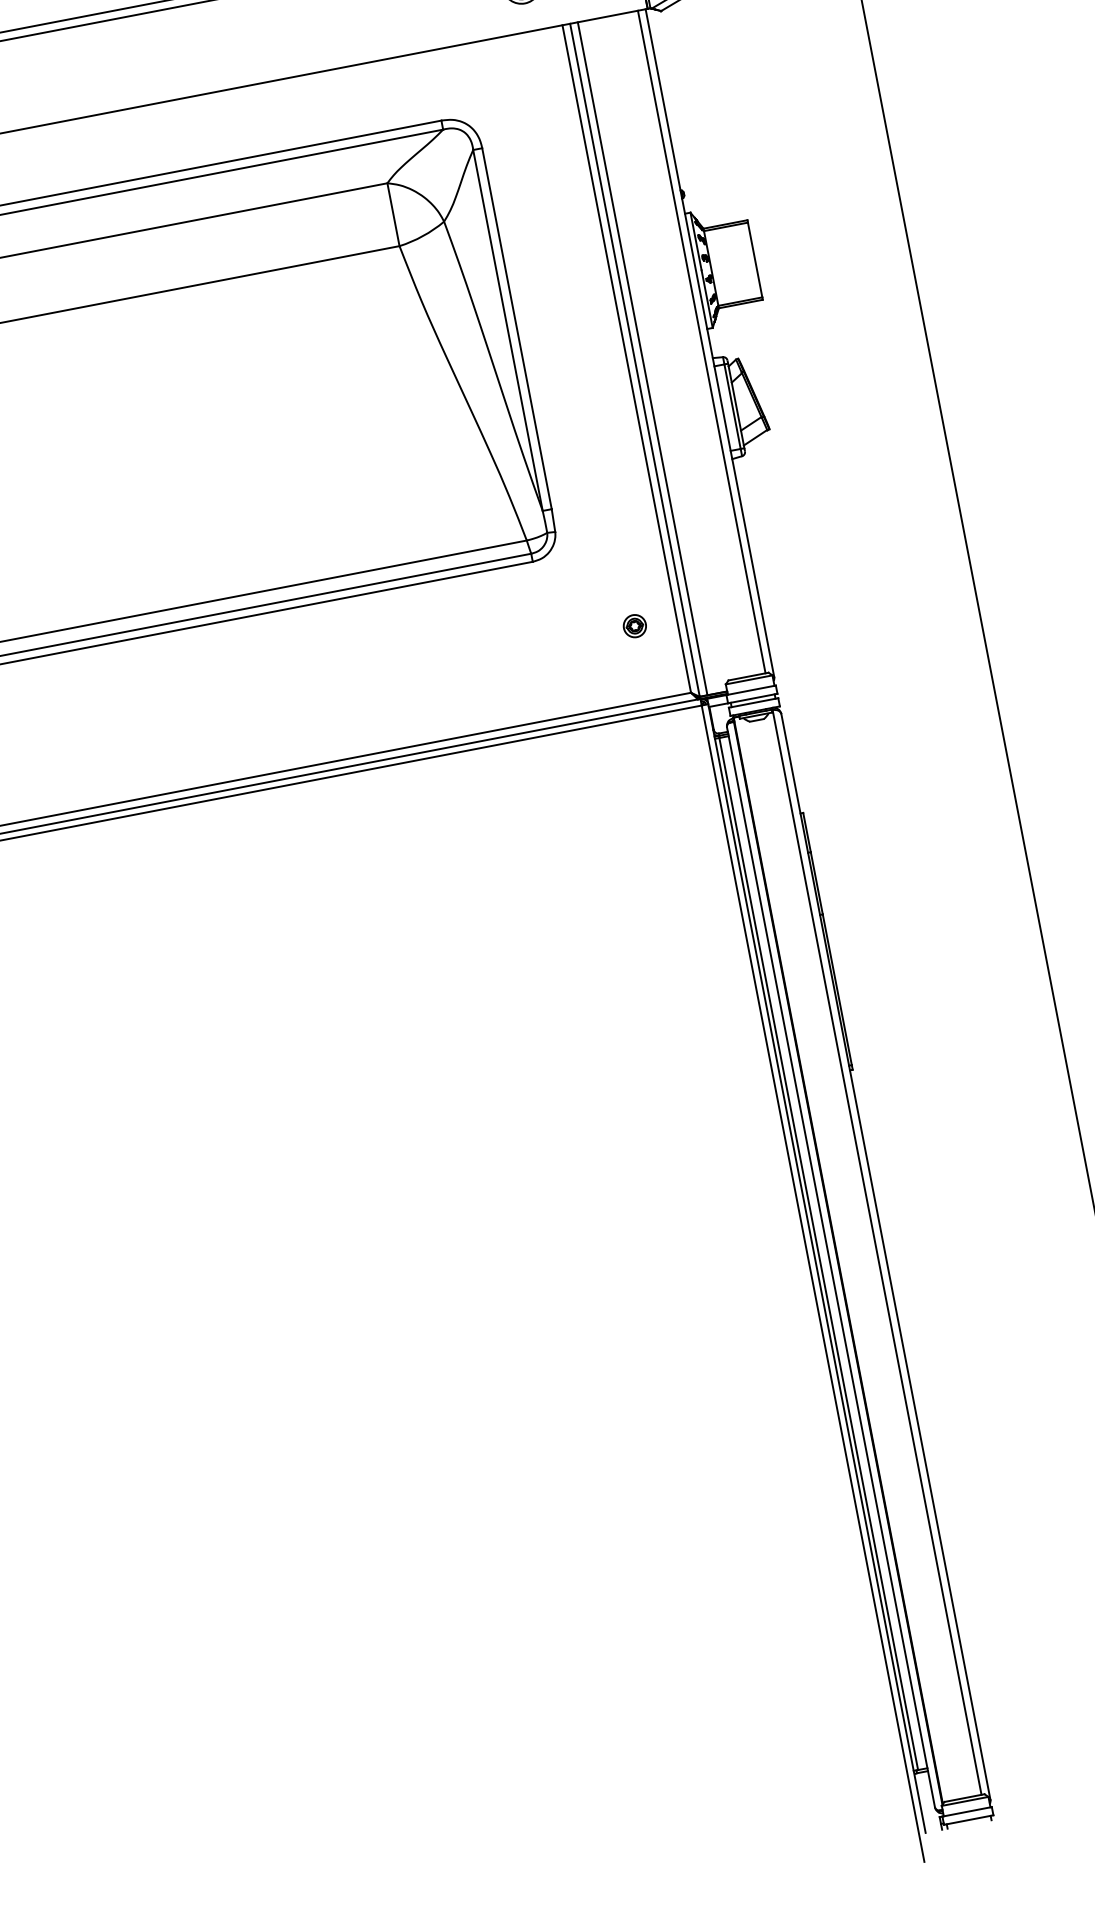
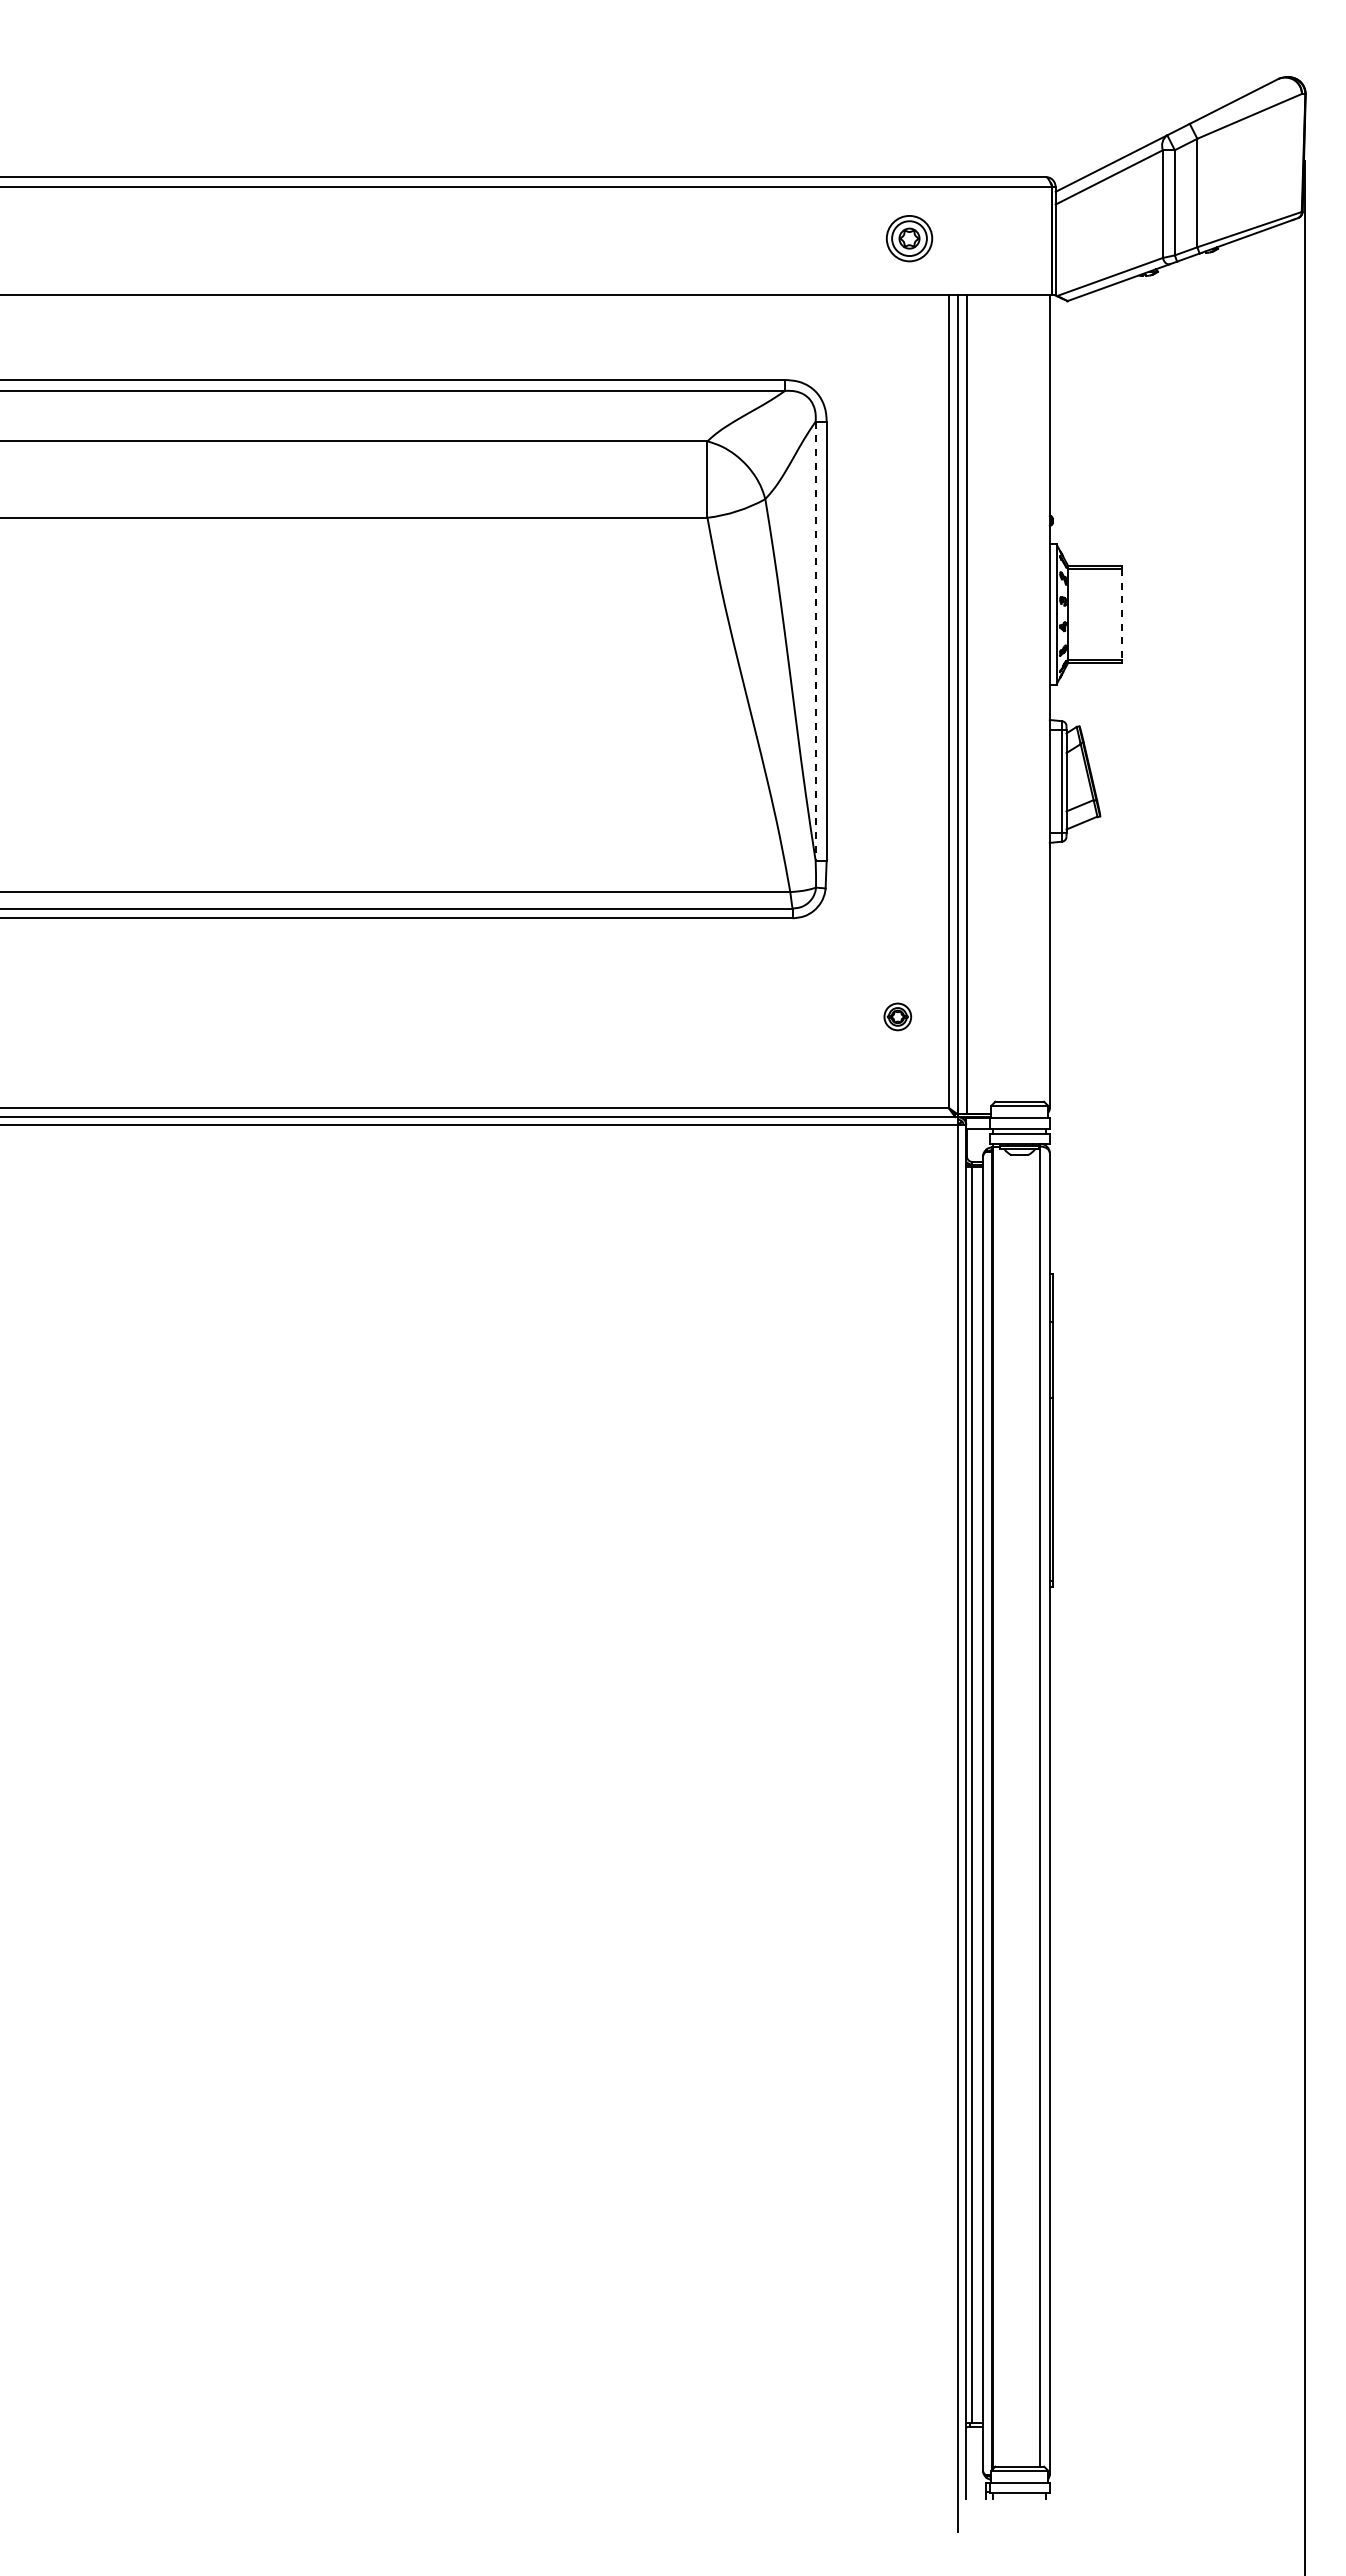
line: (755, 260) -> (1121, 614), solid -> dashed
line: (507, 330) -> (815, 641), solid -> dashed
line: (701, 341) -> (1040, 698), removed

